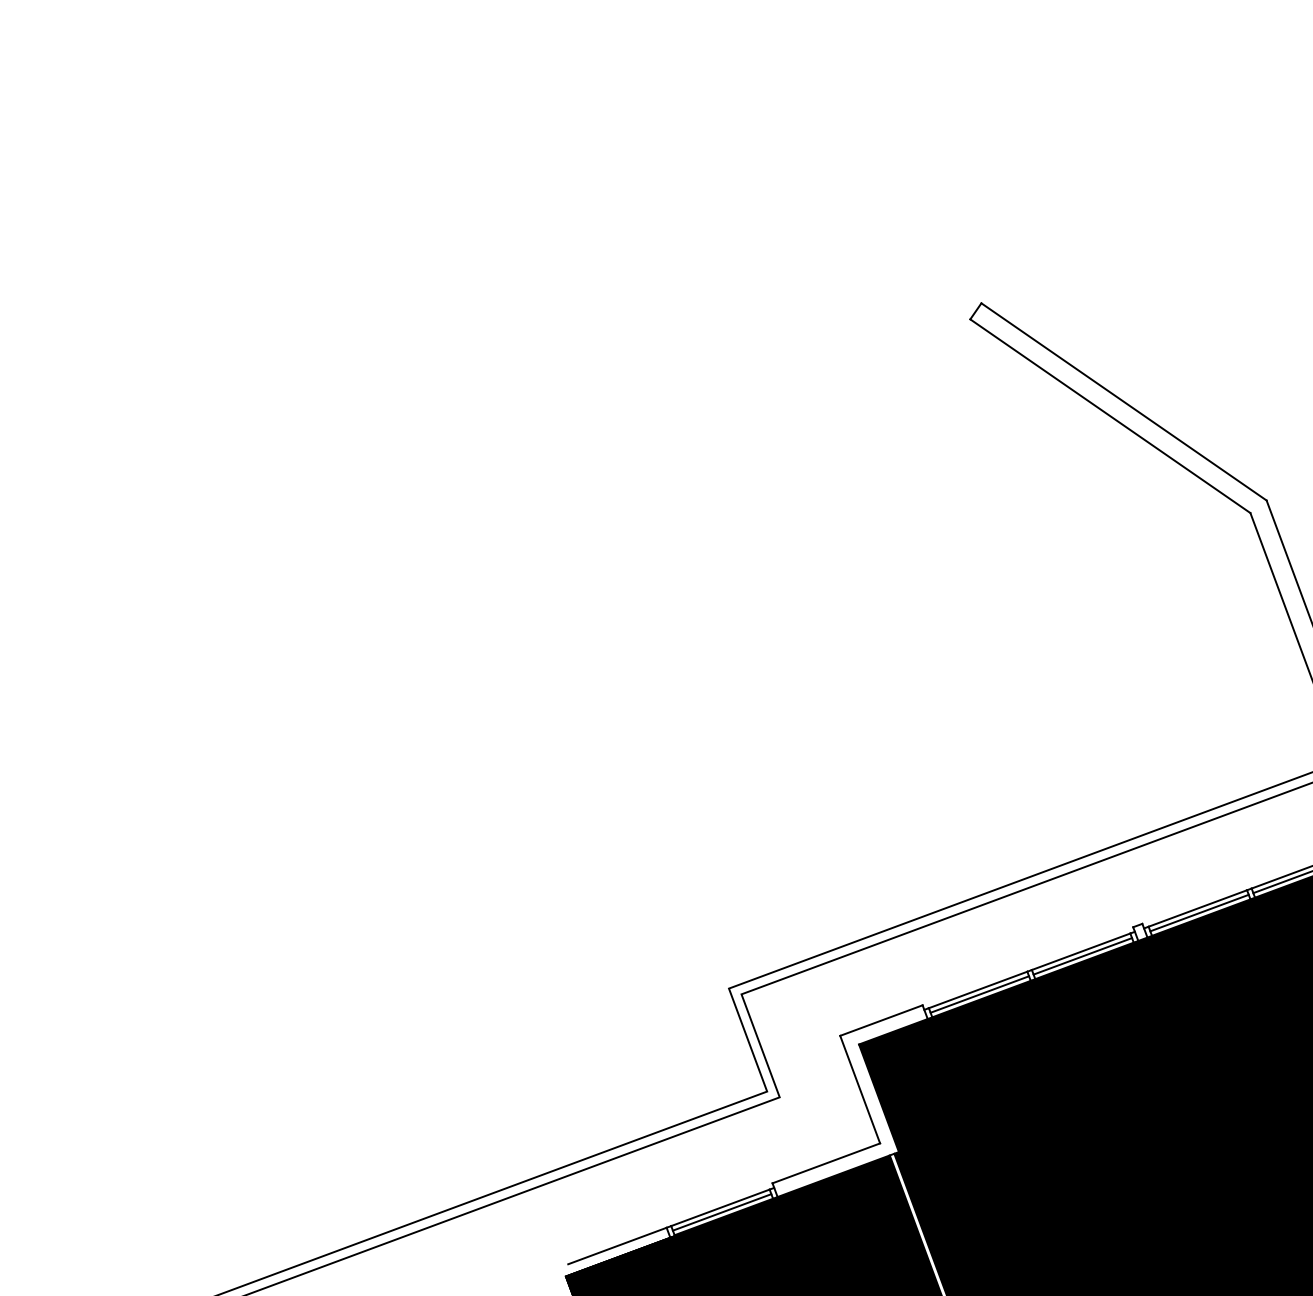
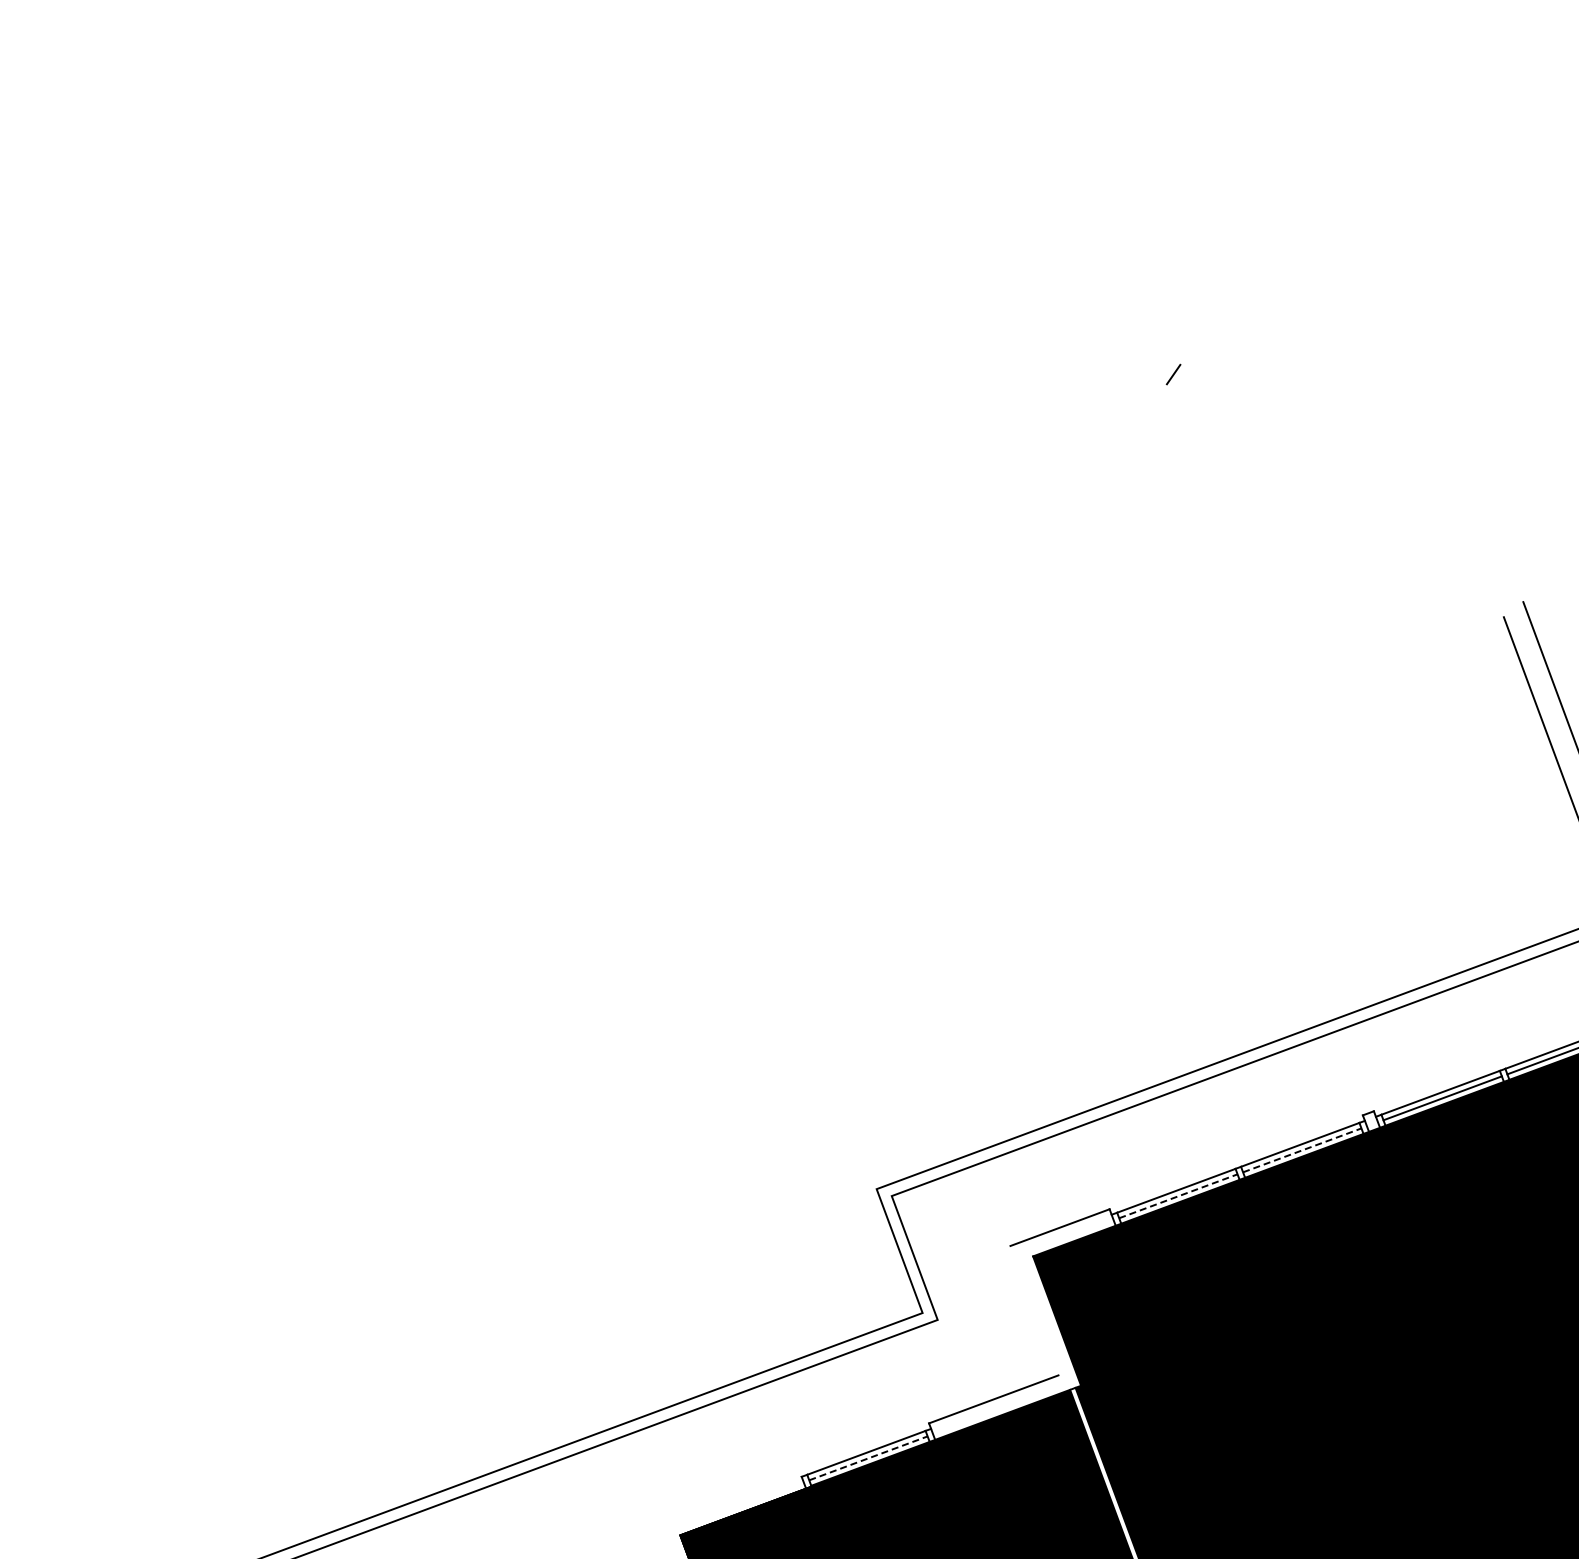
line: (1123, 401) -> (1351, 483), removed
line: (1109, 416) -> (1334, 500), removed
line: (1083, 956) -> (1302, 1150), solid -> dashed
line: (979, 994) -> (1178, 1196), solid -> dashed
line: (860, 1089) -> (1034, 1310), removed
line: (722, 1212) -> (868, 1458), solid -> dashed
line: (617, 1245) -> (742, 1498), removed

